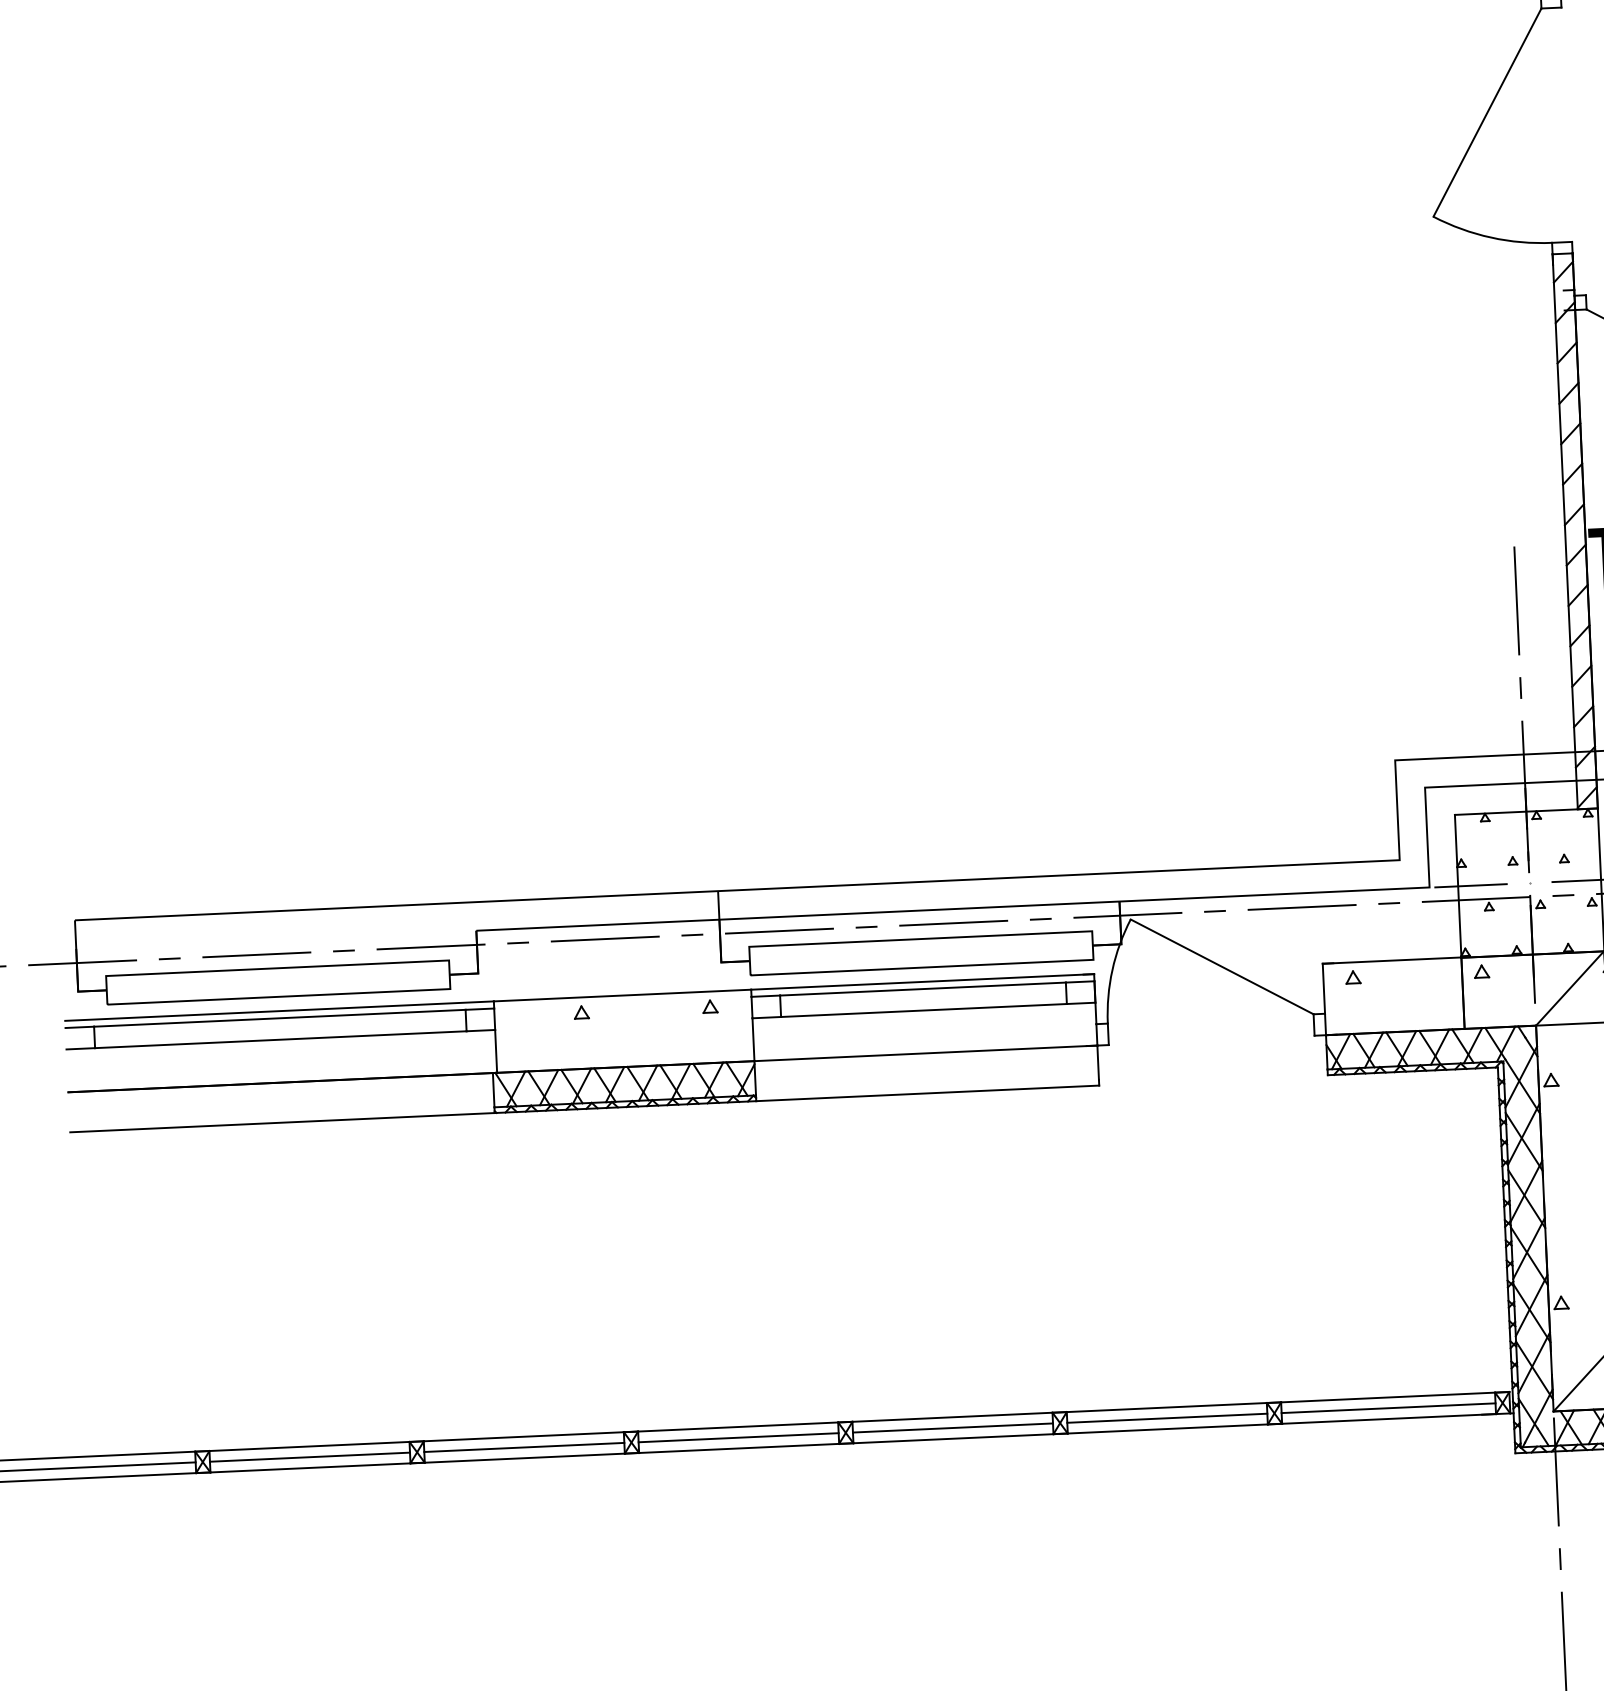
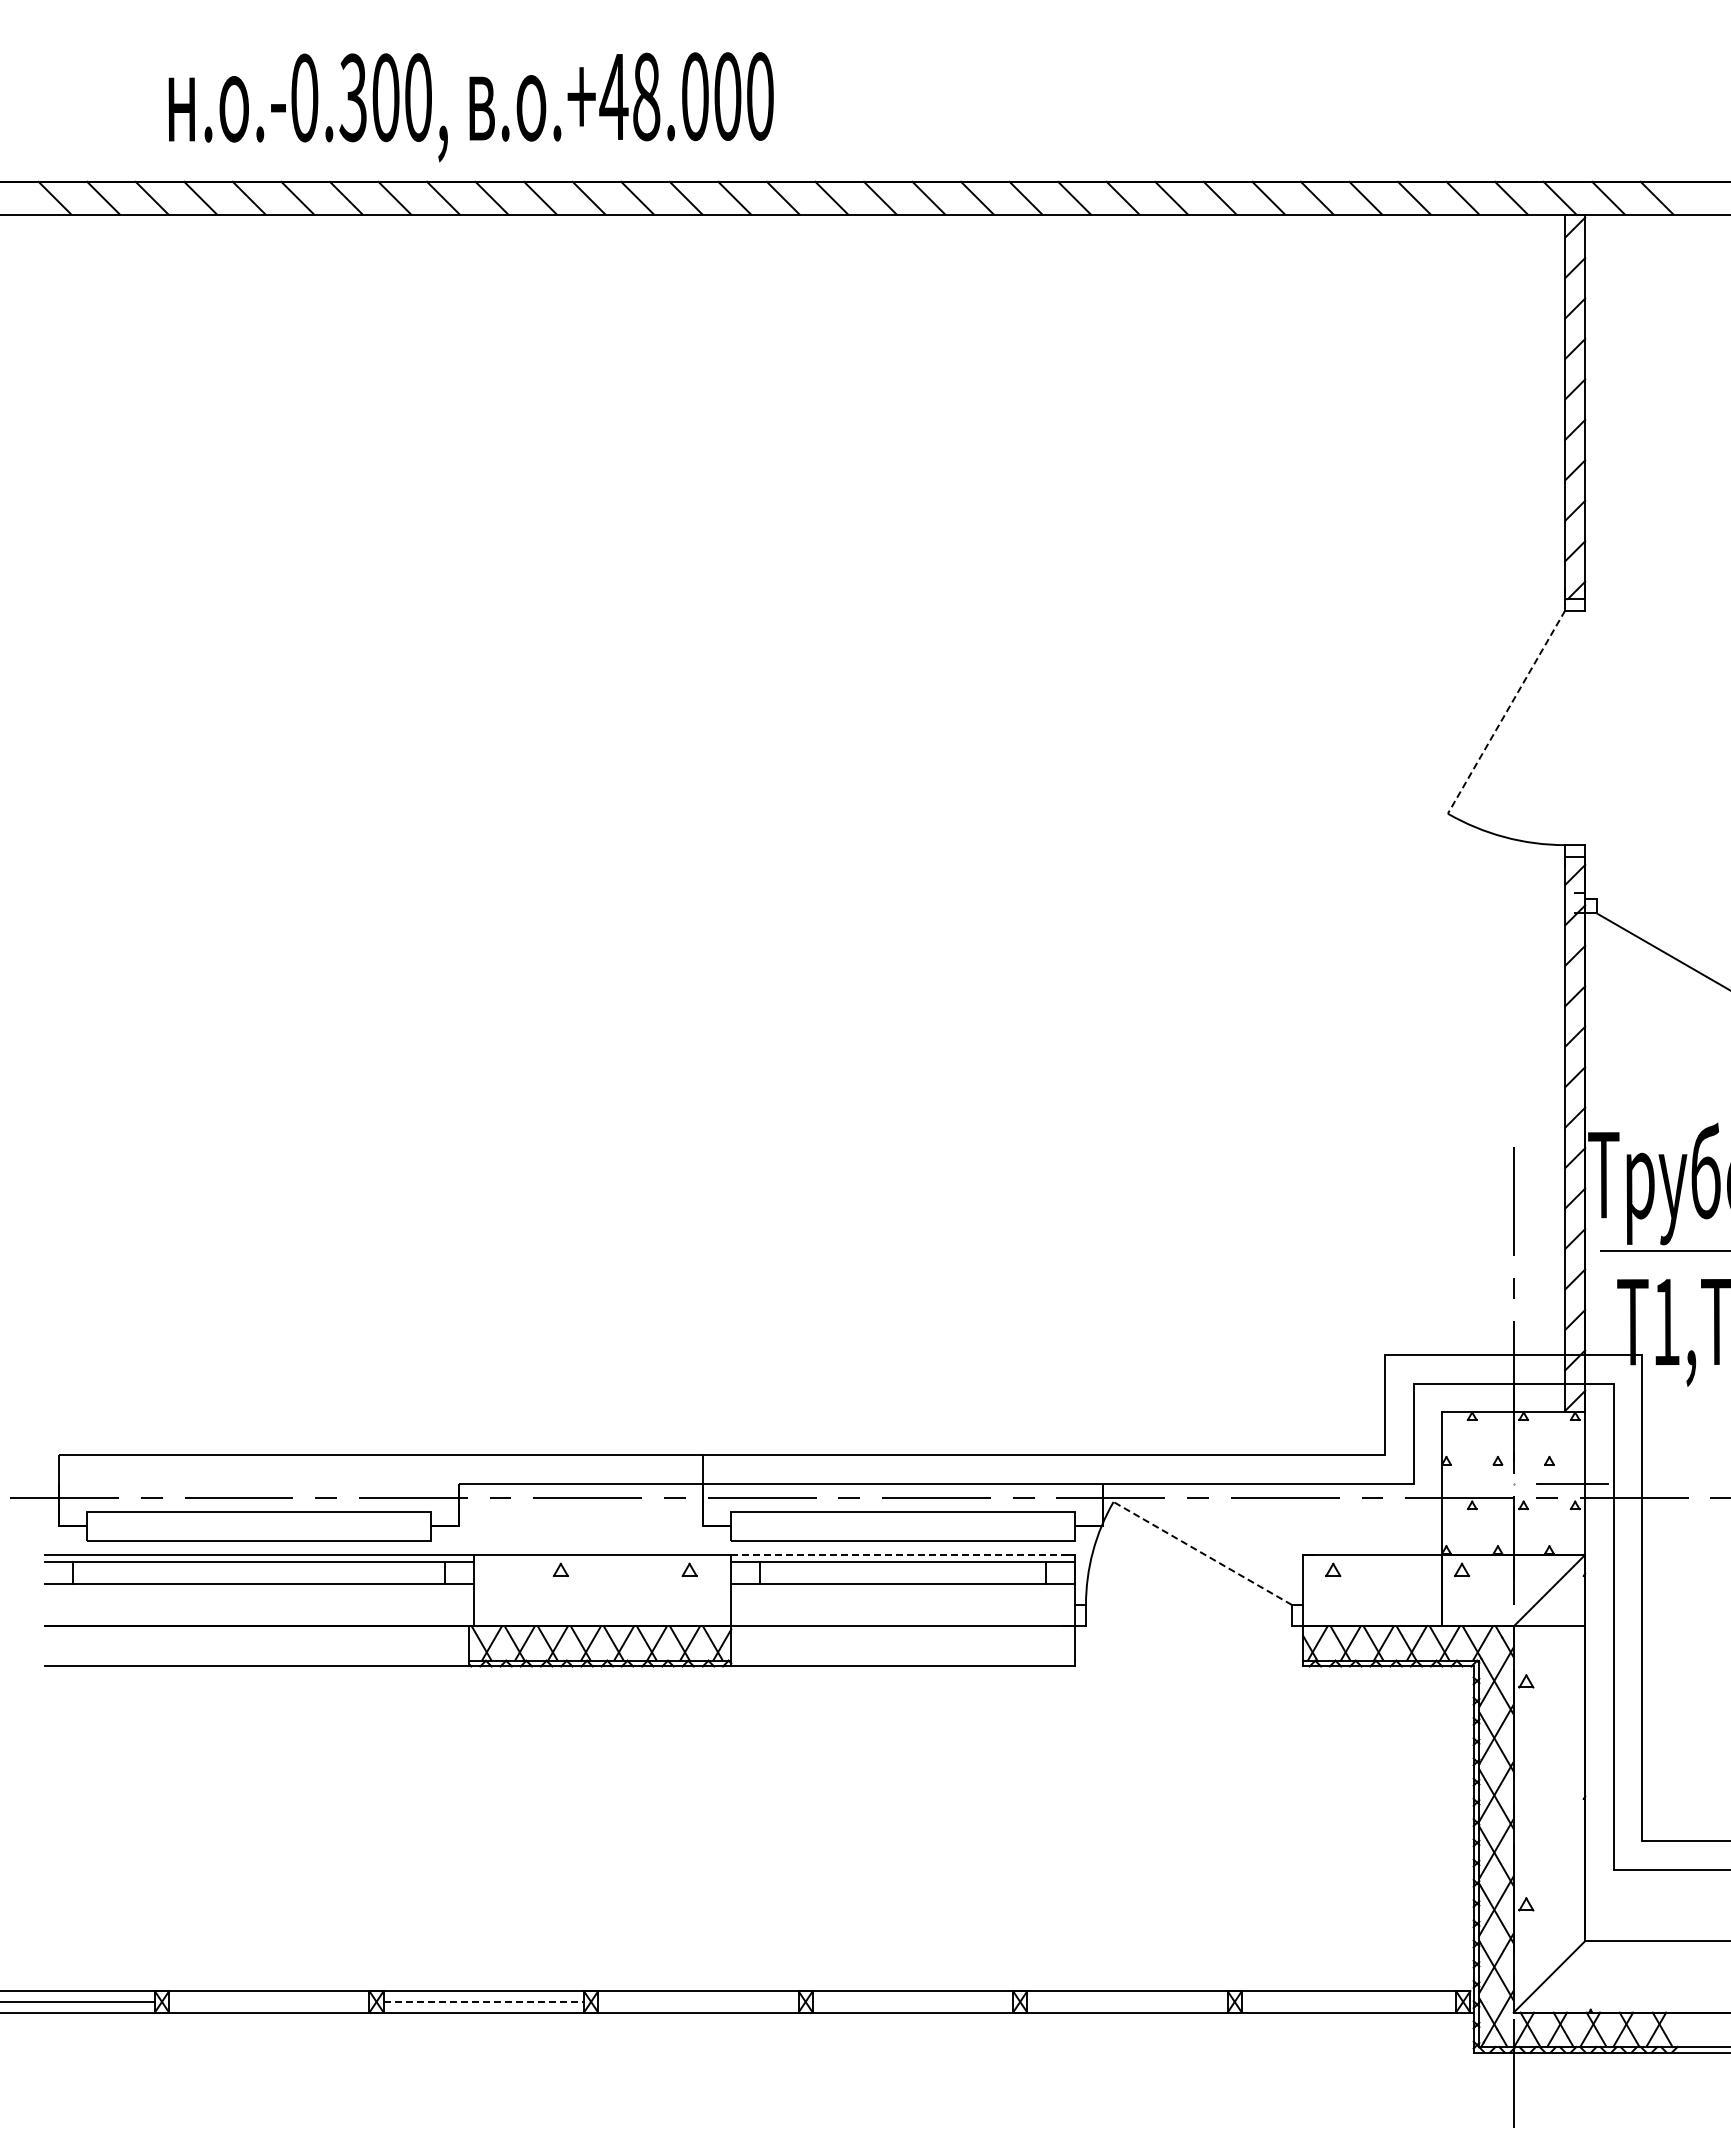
line: (1487, 113) -> (1506, 712), solid -> dashed
line: (1470, 885) -> (1454, 1483), removed
line: (1221, 966) -> (1202, 1553), solid -> dashed
line: (922, 981) -> (902, 1554), solid -> dashed
line: (1388, 1407) -> (1348, 2001), removed
line: (1167, 1417) -> (1127, 2001), removed
line: (952, 1427) -> (912, 2001), removed
line: (738, 1437) -> (698, 2001), removed
line: (524, 1447) -> (484, 2001), solid -> dashed
line: (310, 1456) -> (269, 2001), removed

